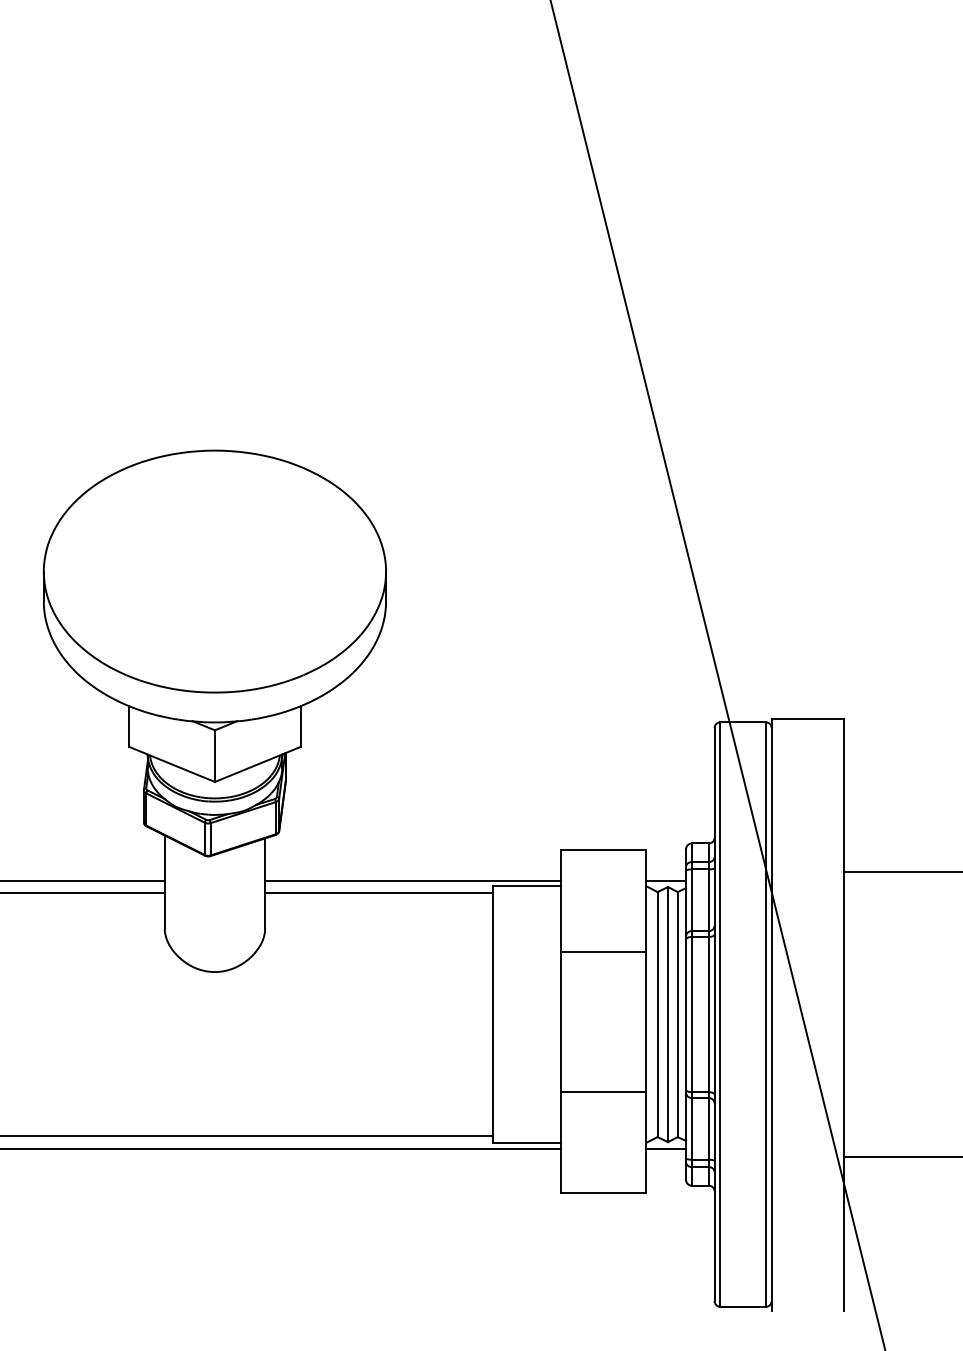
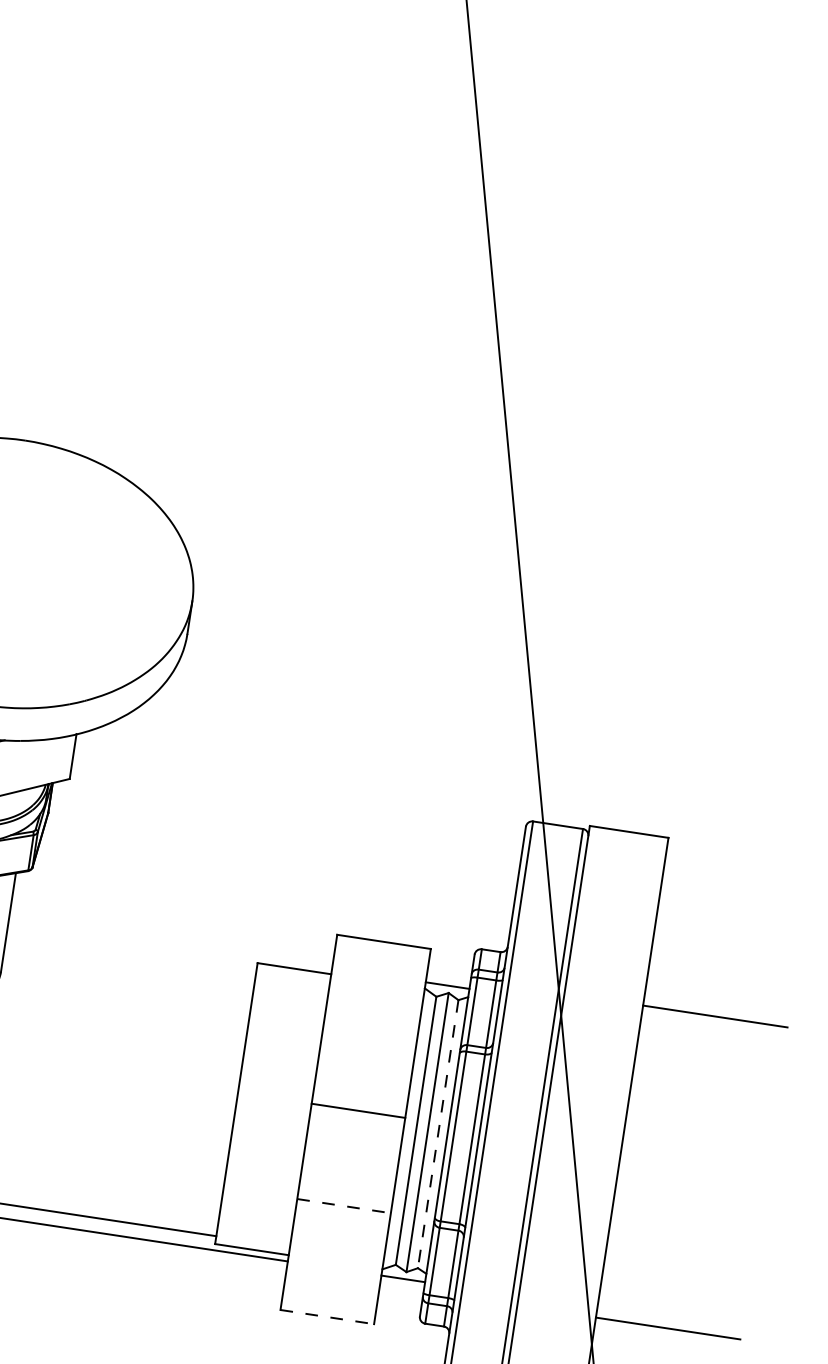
line: (412, 880) -> (170, 943), removed
line: (379, 893) -> (131, 952), removed
line: (603, 951) -> (358, 1110), moved
line: (677, 1014) -> (437, 1134), solid -> dashed
line: (603, 1091) -> (344, 1206), solid -> dashed
line: (603, 1193) -> (327, 1317), solid -> dashed

